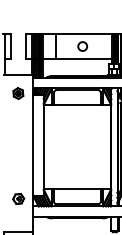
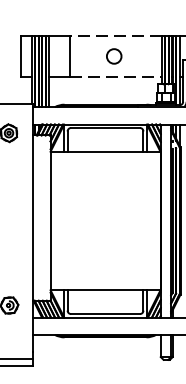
line: (83, 33) -> (115, 35), solid -> dashed
line: (83, 59) -> (115, 77), solid -> dashed

